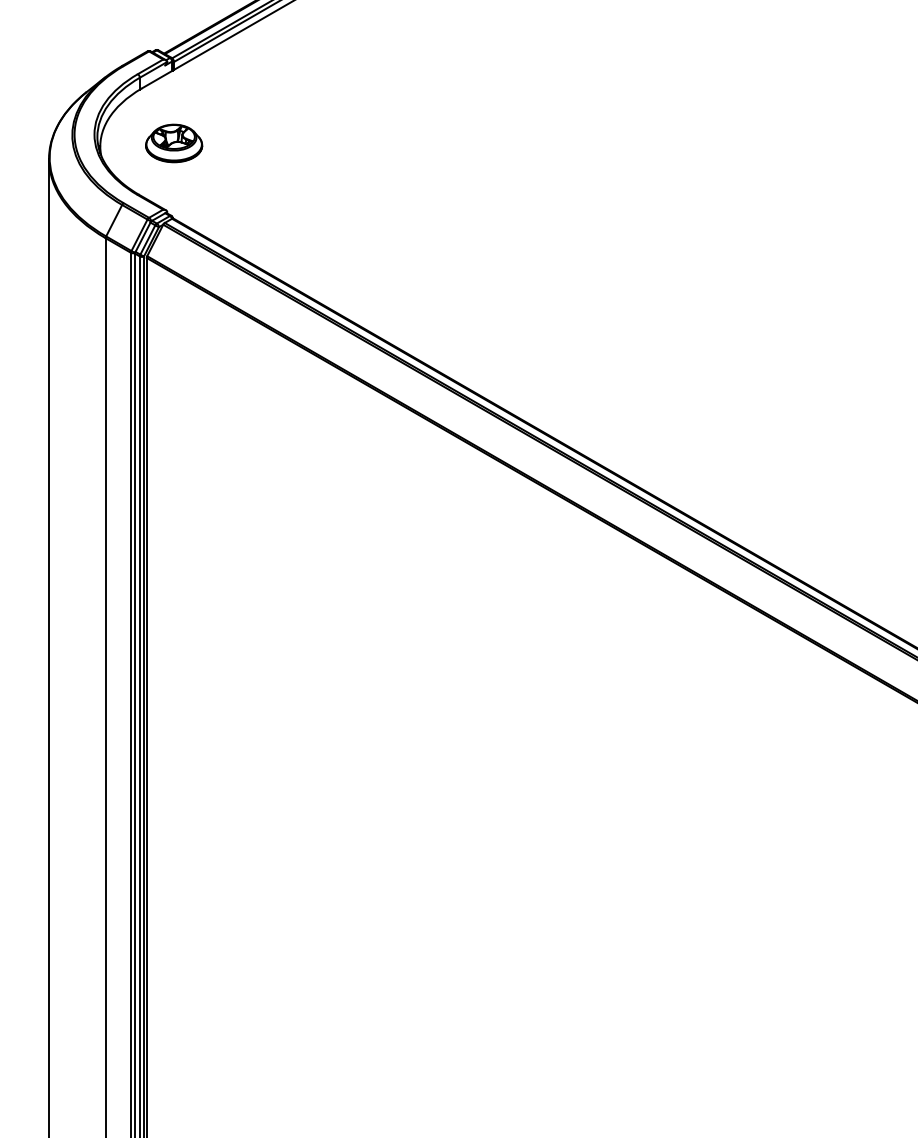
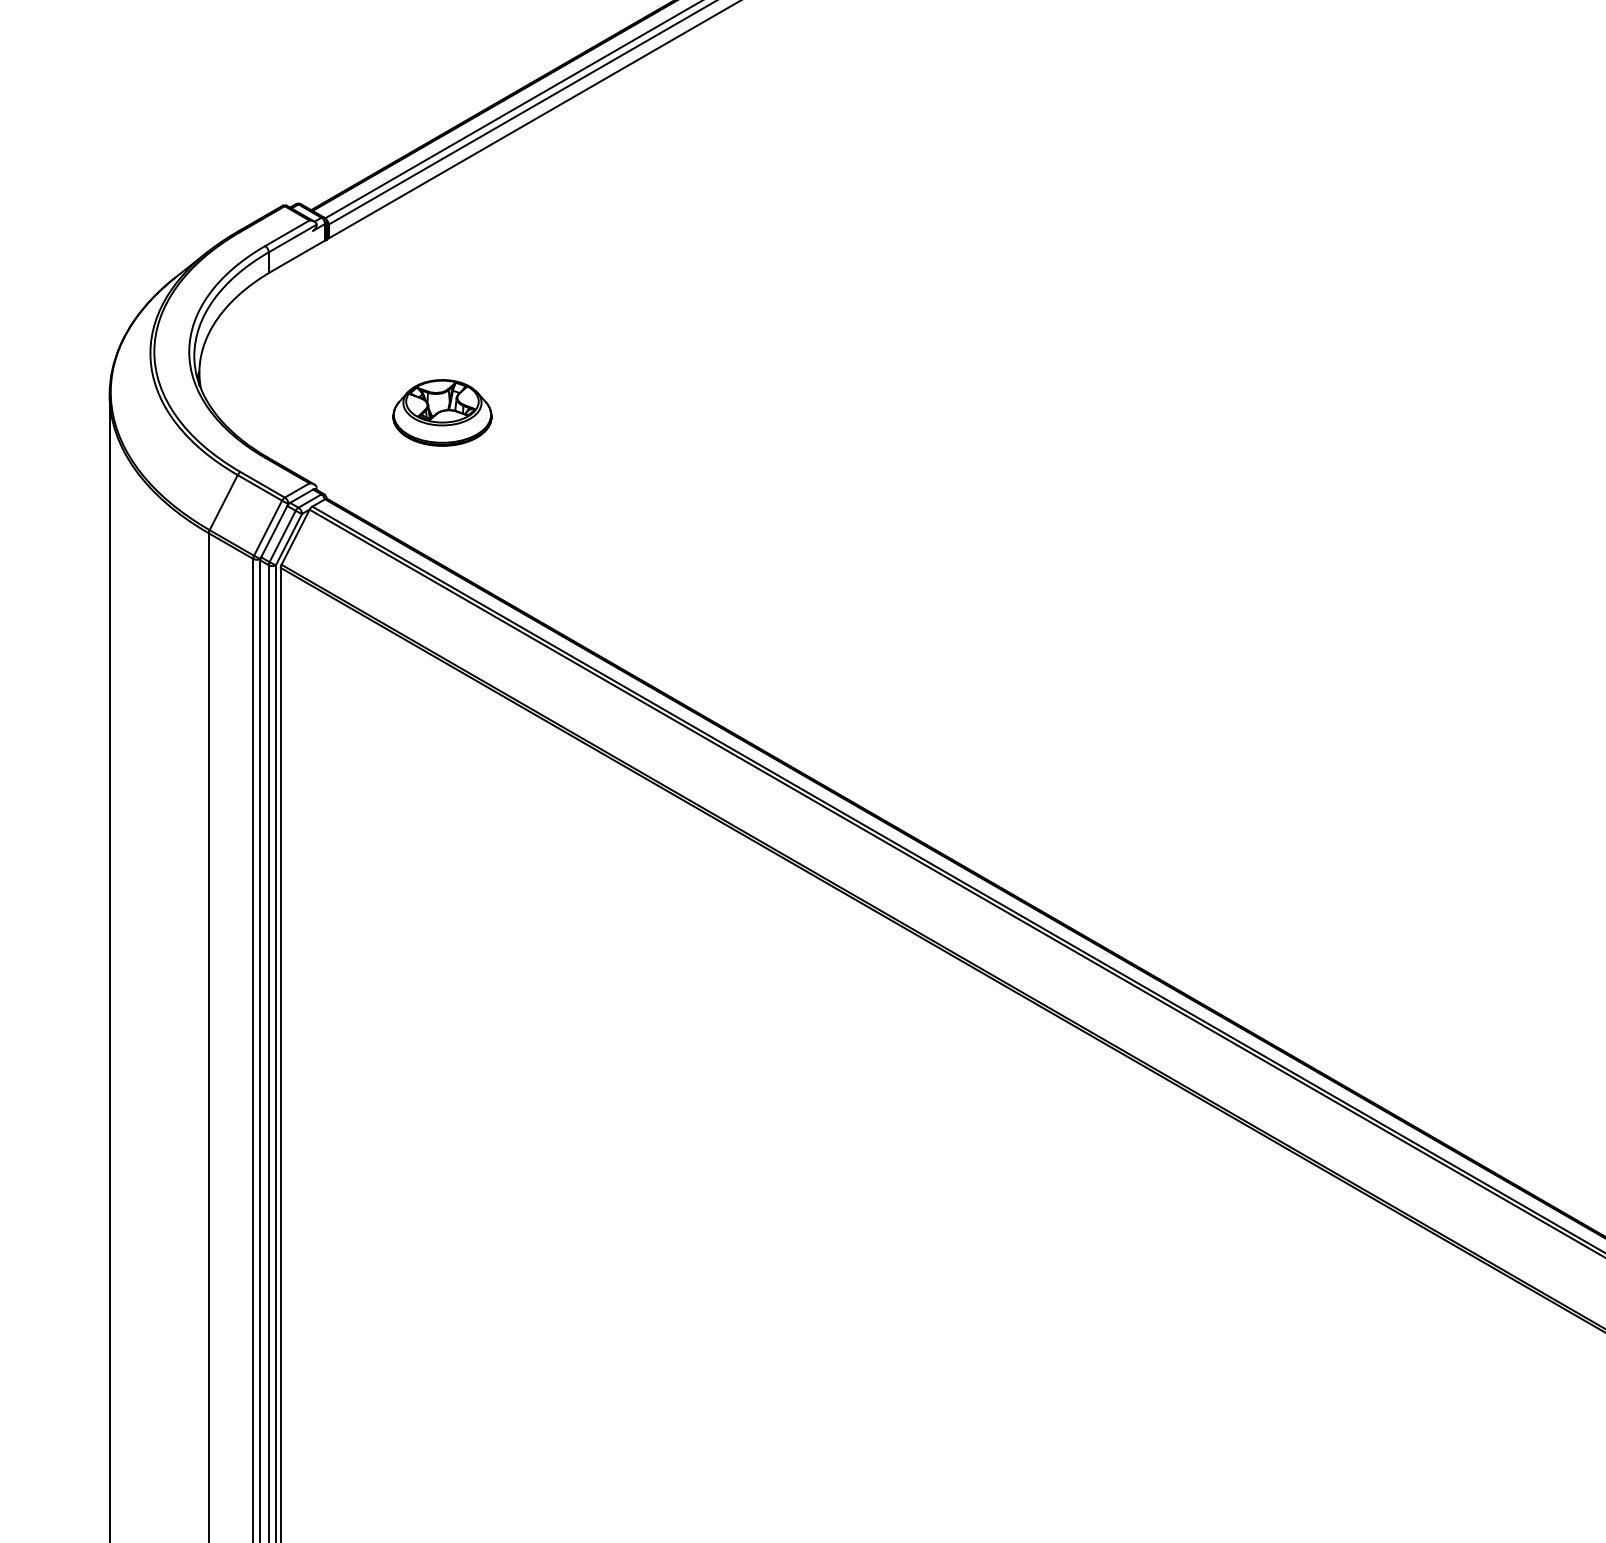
part: (174, 143) -> (443, 412), moved

